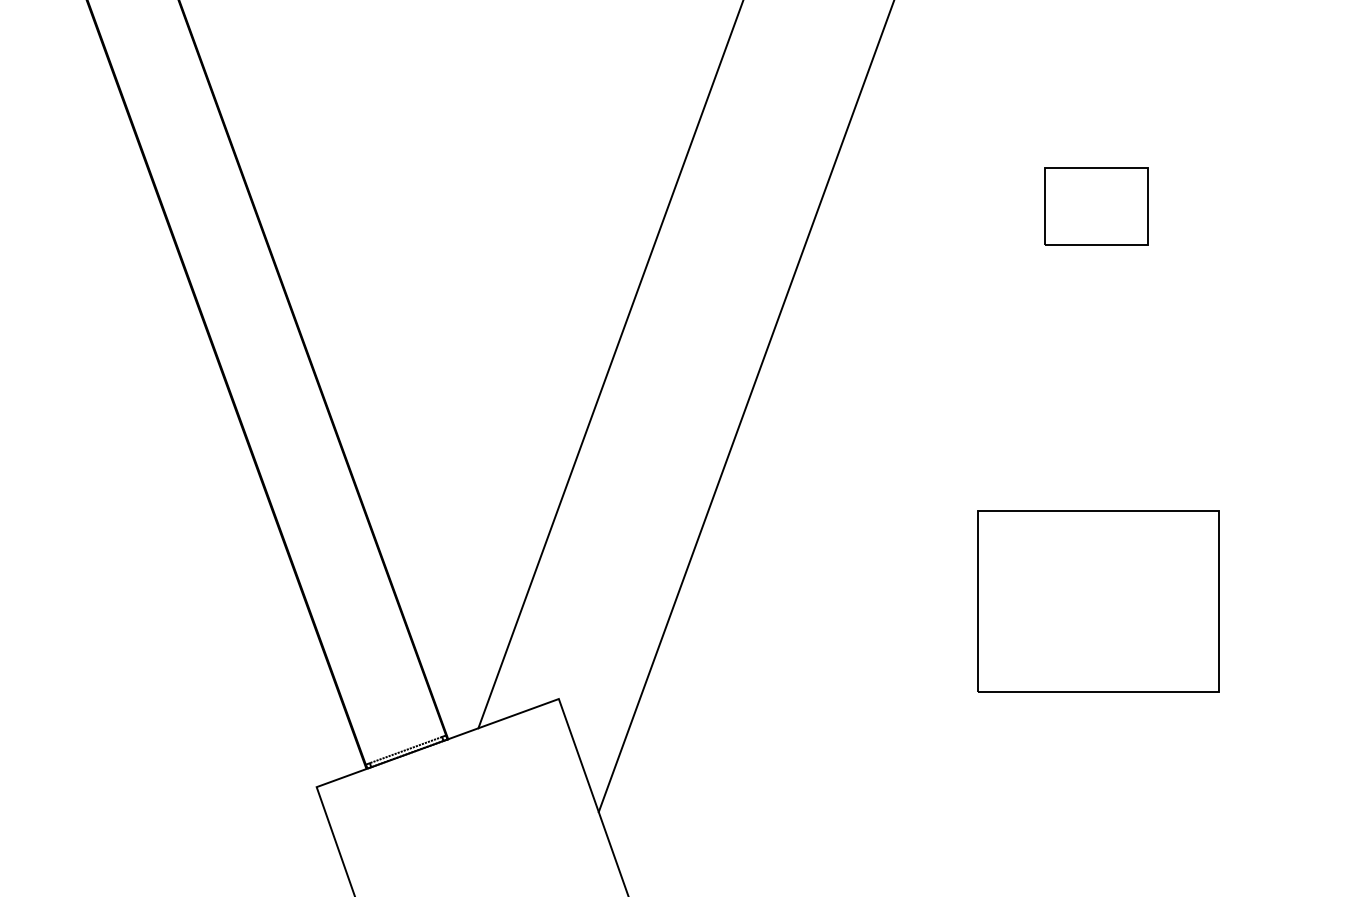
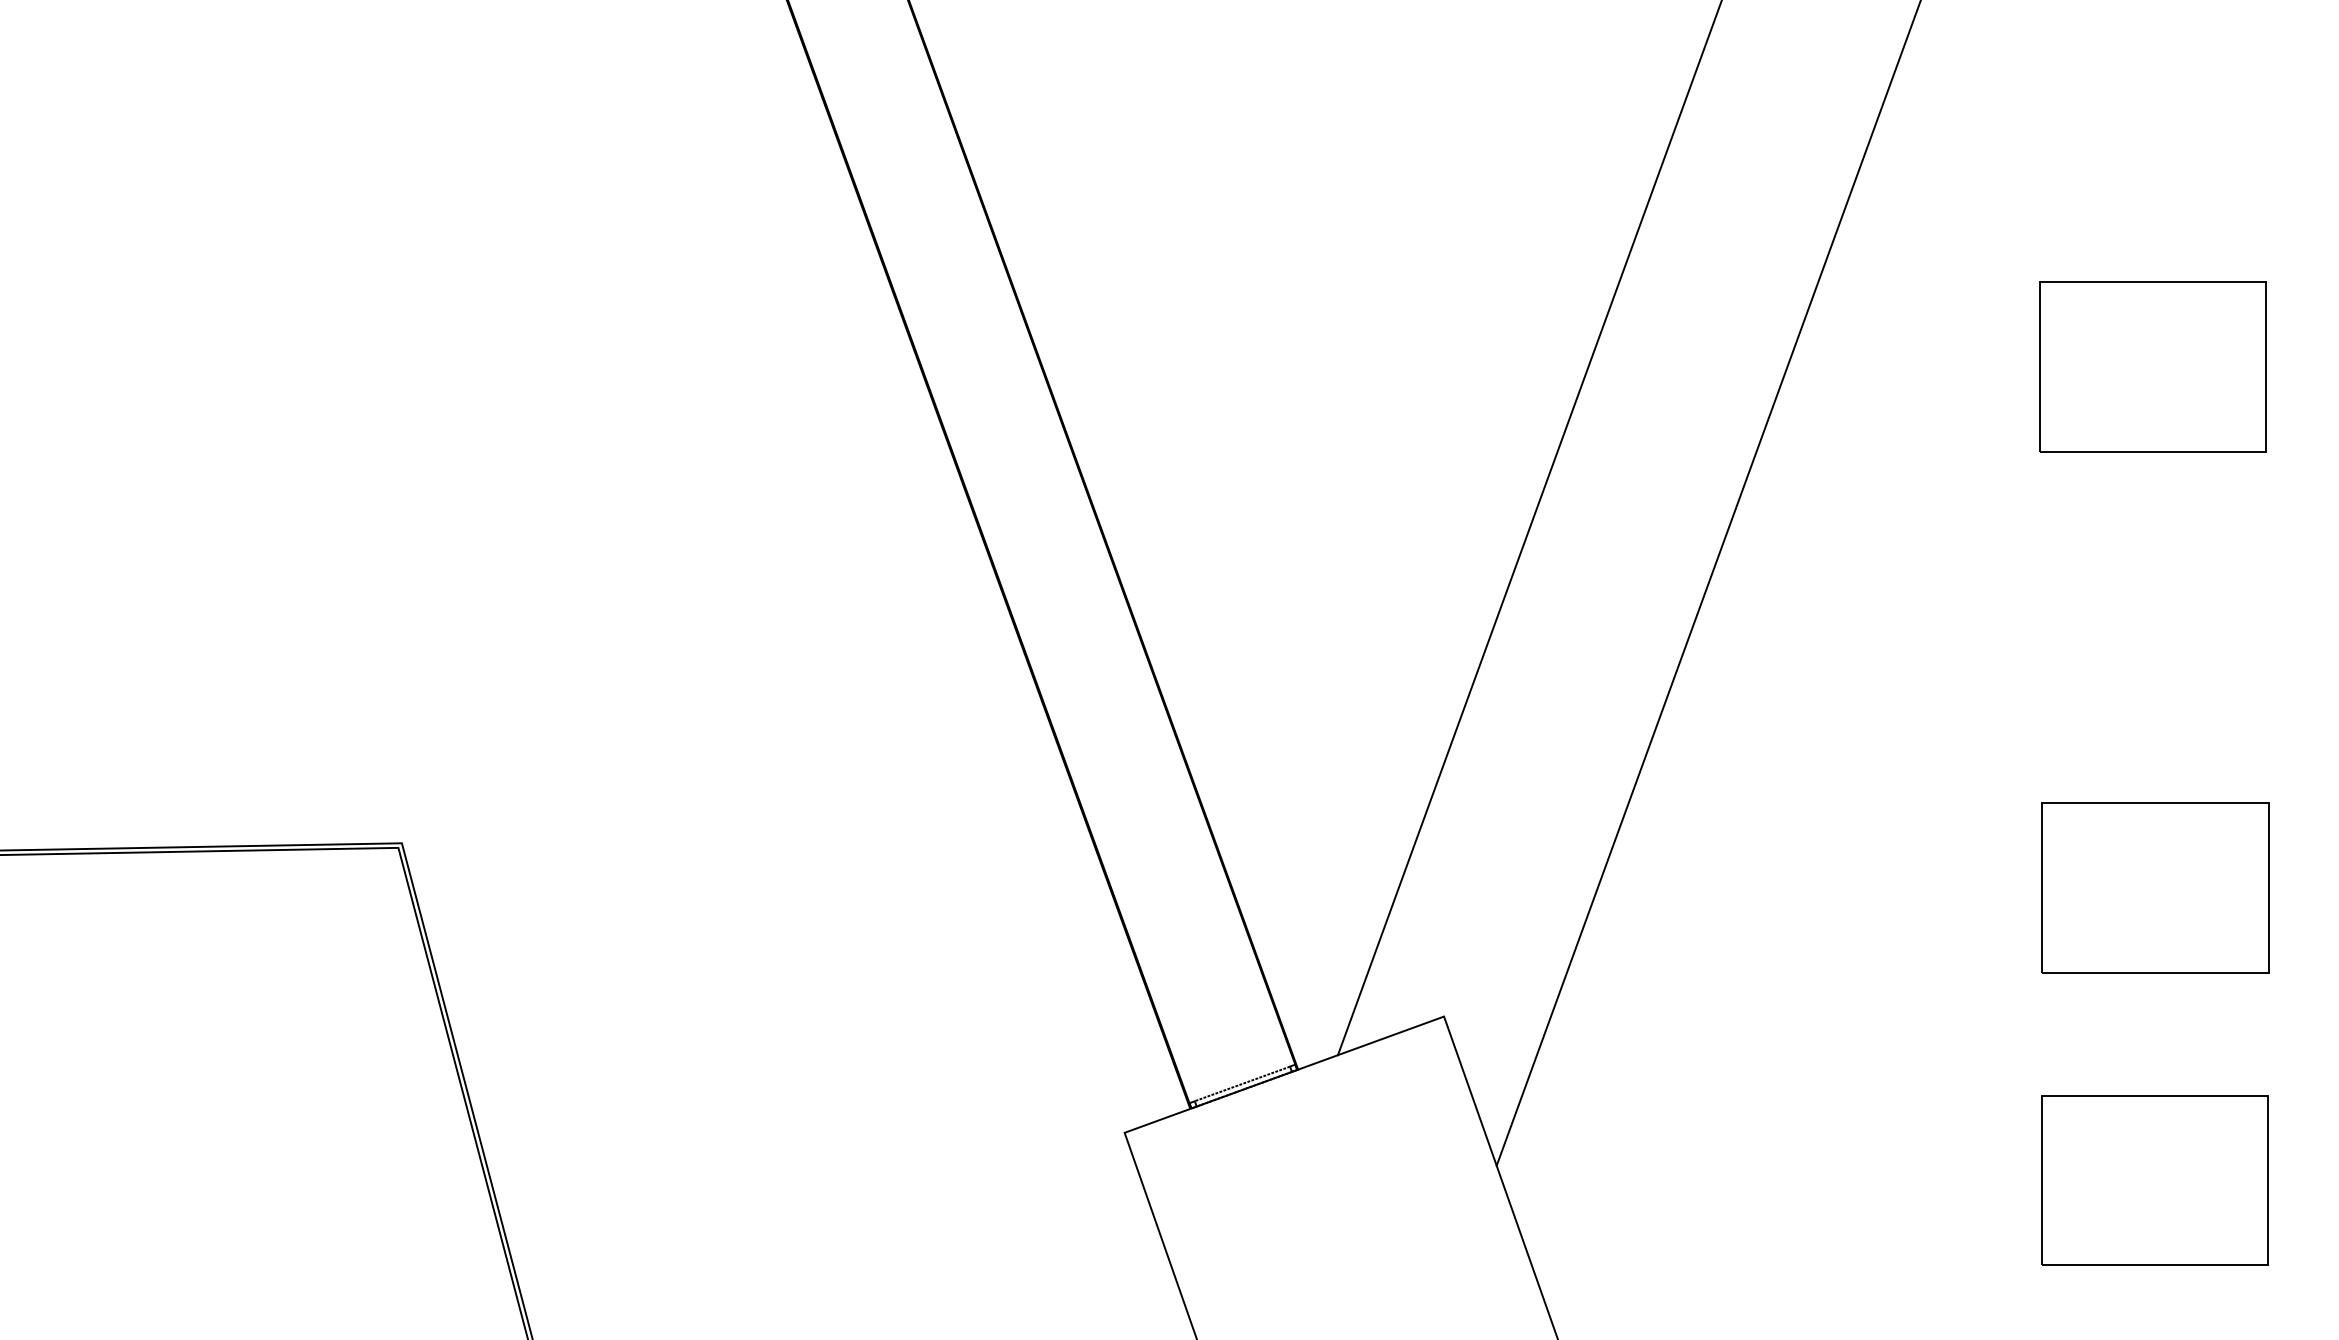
part: (1096, 206) -> (2152, 366), size x1.67
part: (1098, 601) -> (2155, 887), size x0.71
part: (1097, 823) -> (2154, 1180), added

